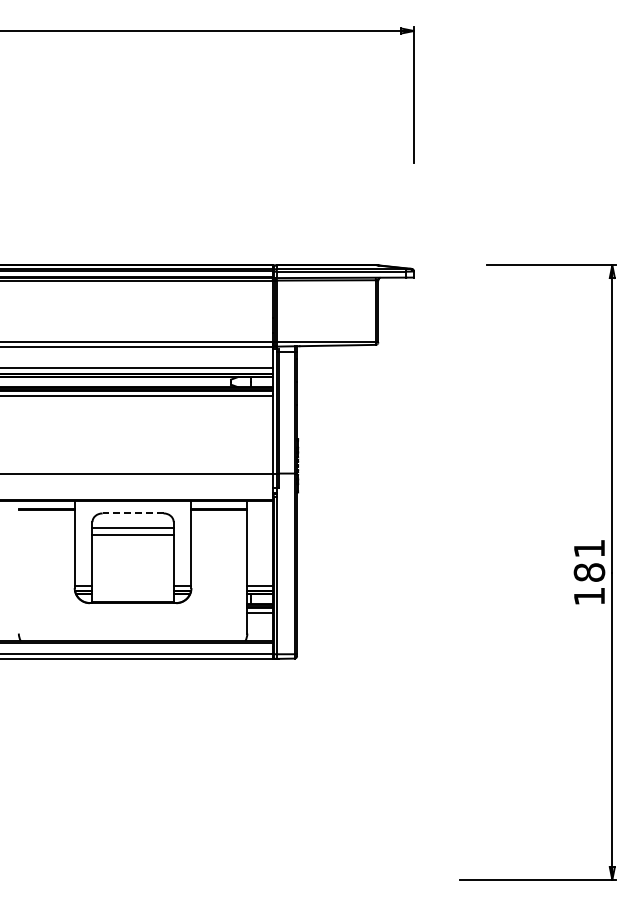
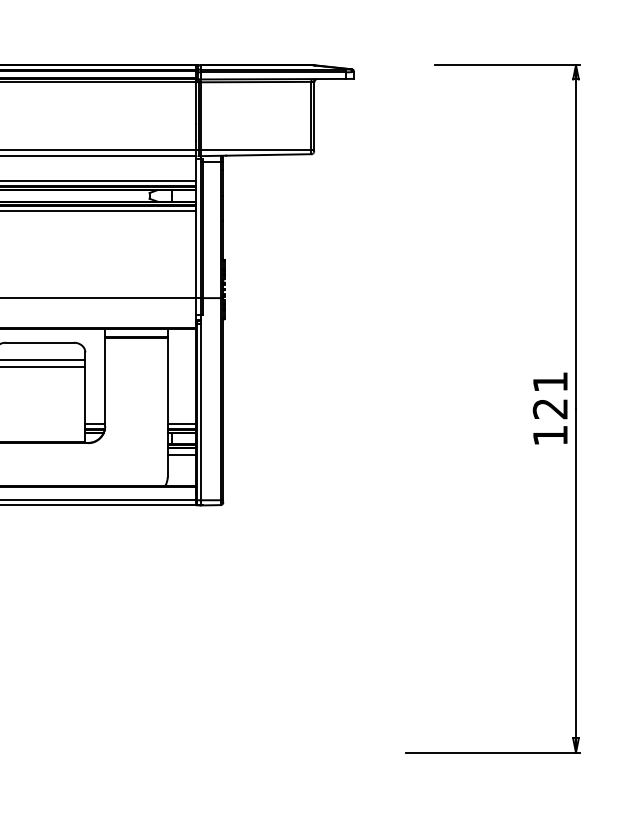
line: (132, 513) -> (39, 342), dashed -> solid
text: (589, 572) -> (550, 408), 181 -> 121

